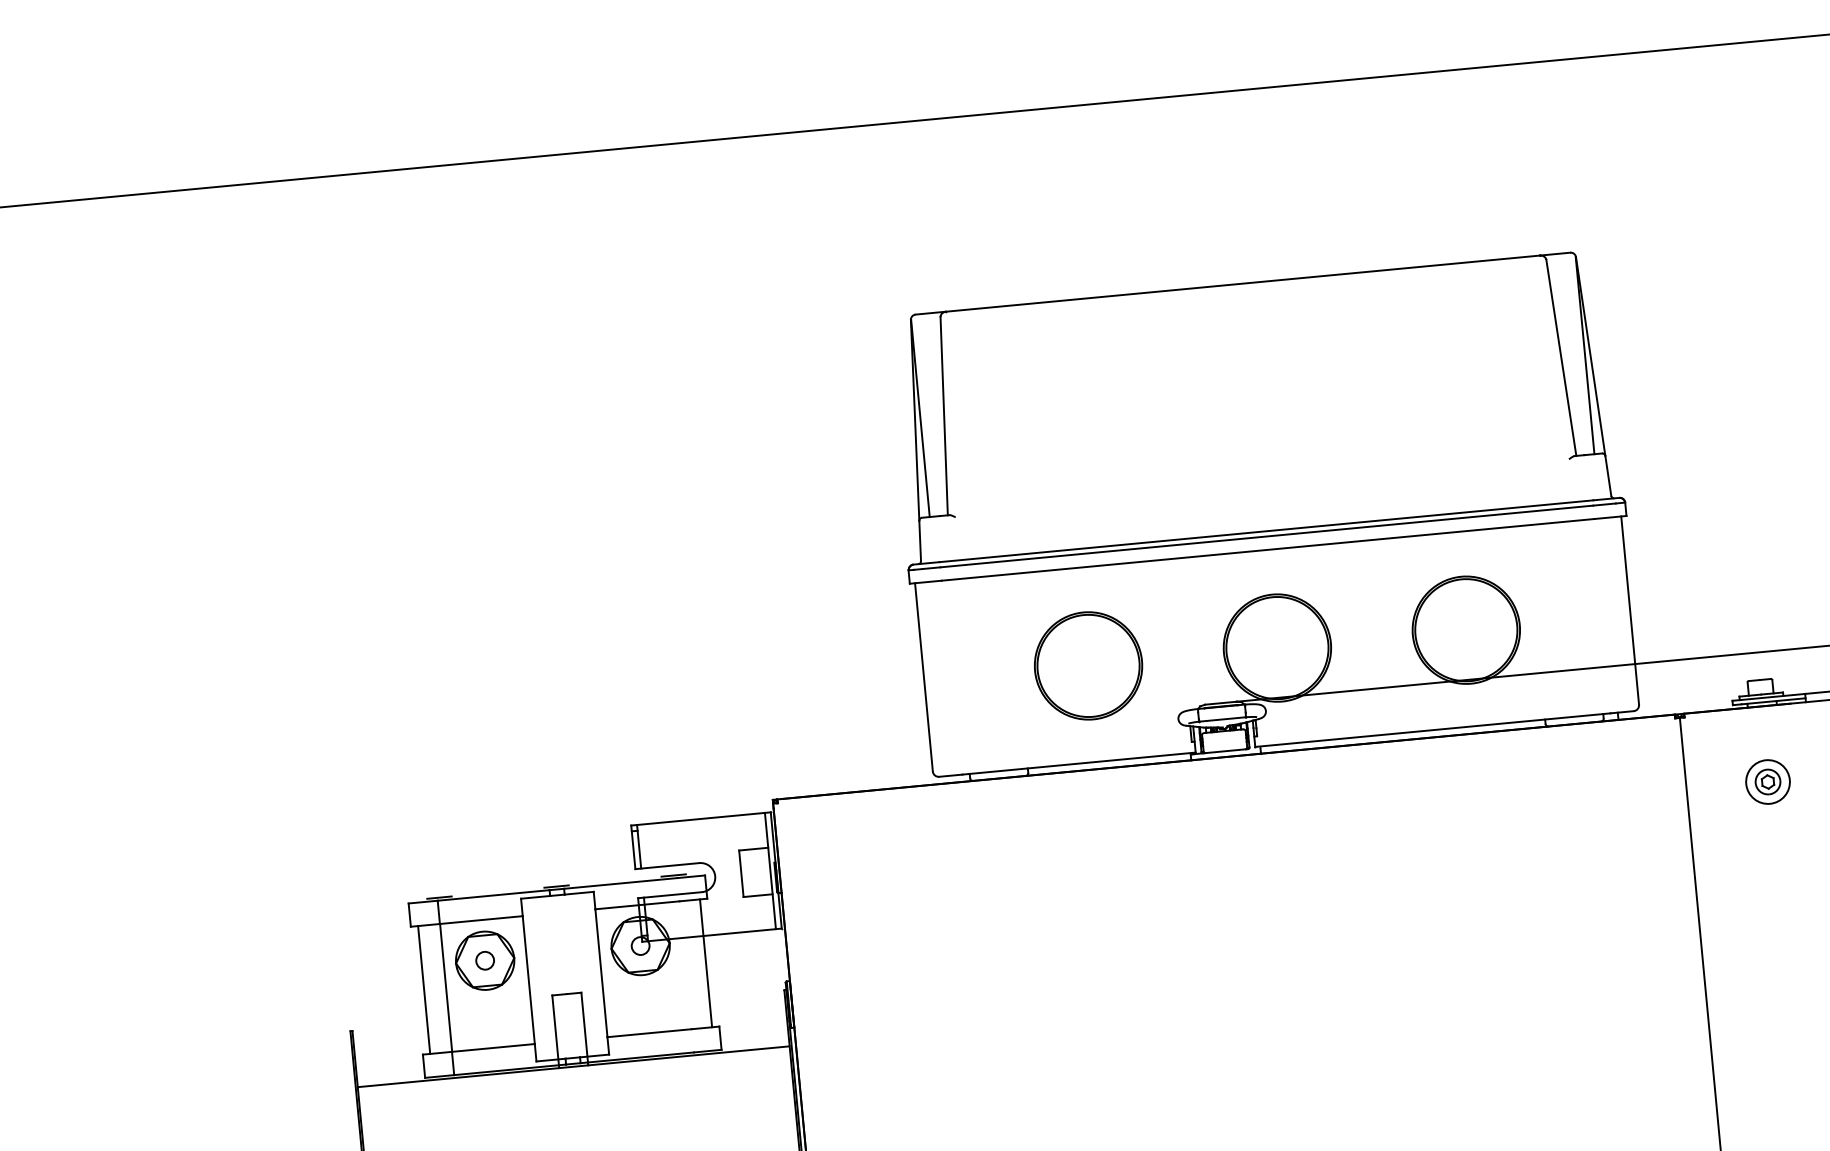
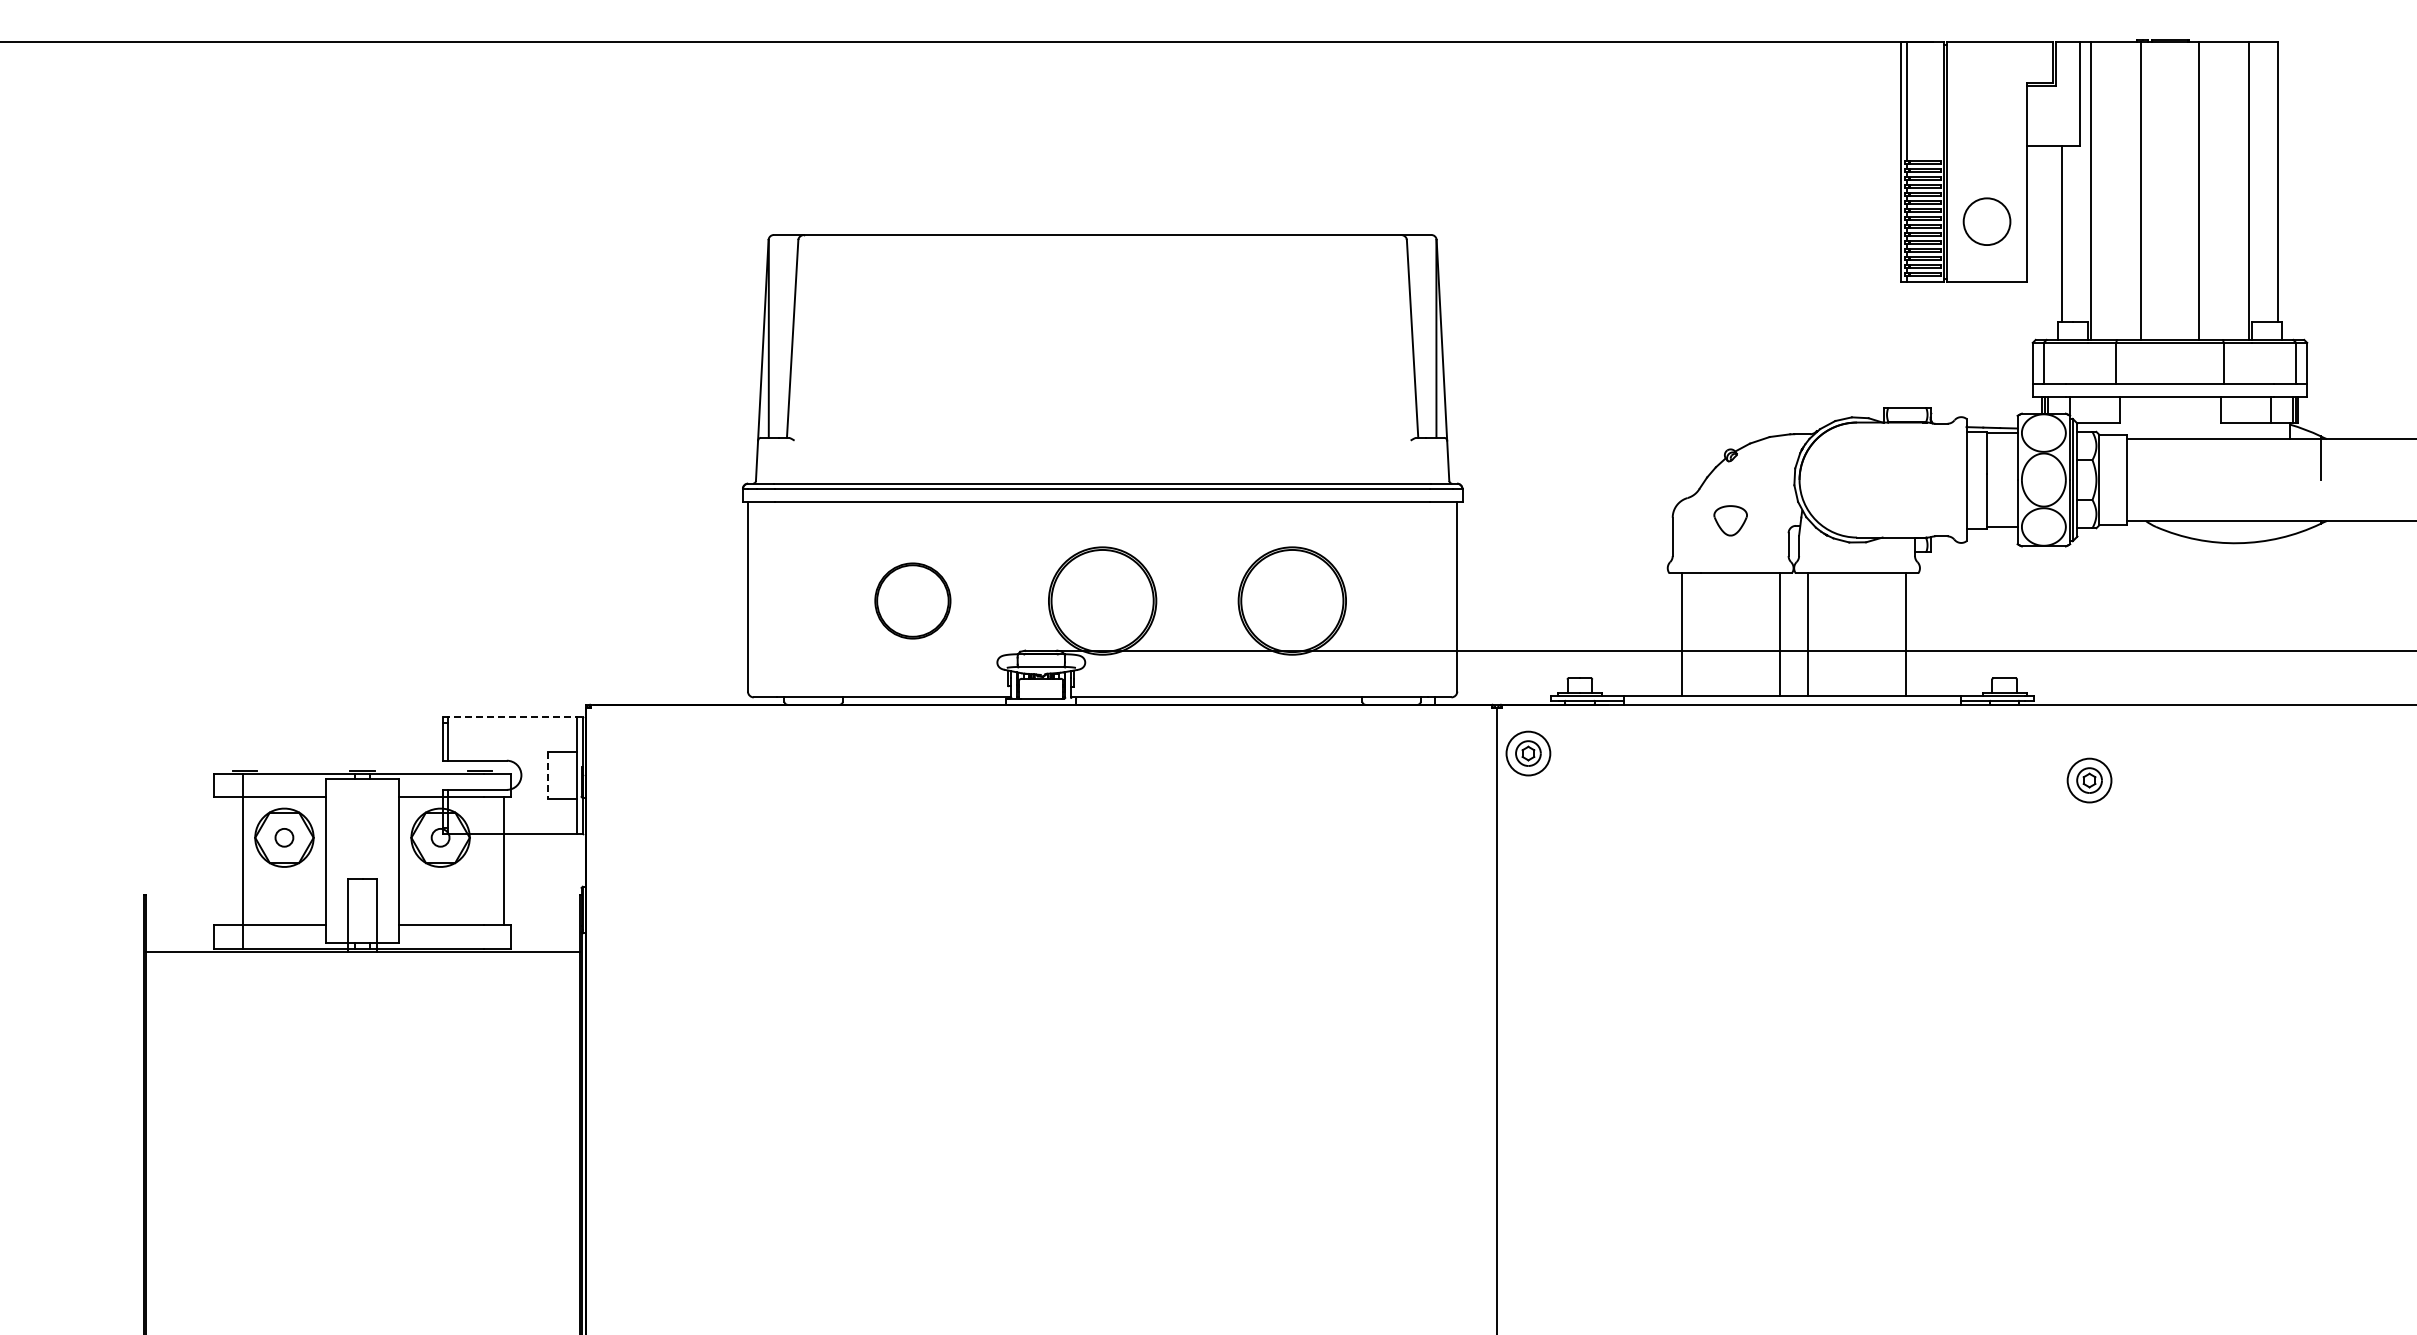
part: (1088, 665) -> (912, 600), size x0.7
part: (1768, 781) -> (1528, 753), moved
line: (701, 818) -> (513, 716), solid -> dashed
line: (741, 873) -> (547, 775), solid -> dashed
line: (423, 989) -> (220, 860), removed

